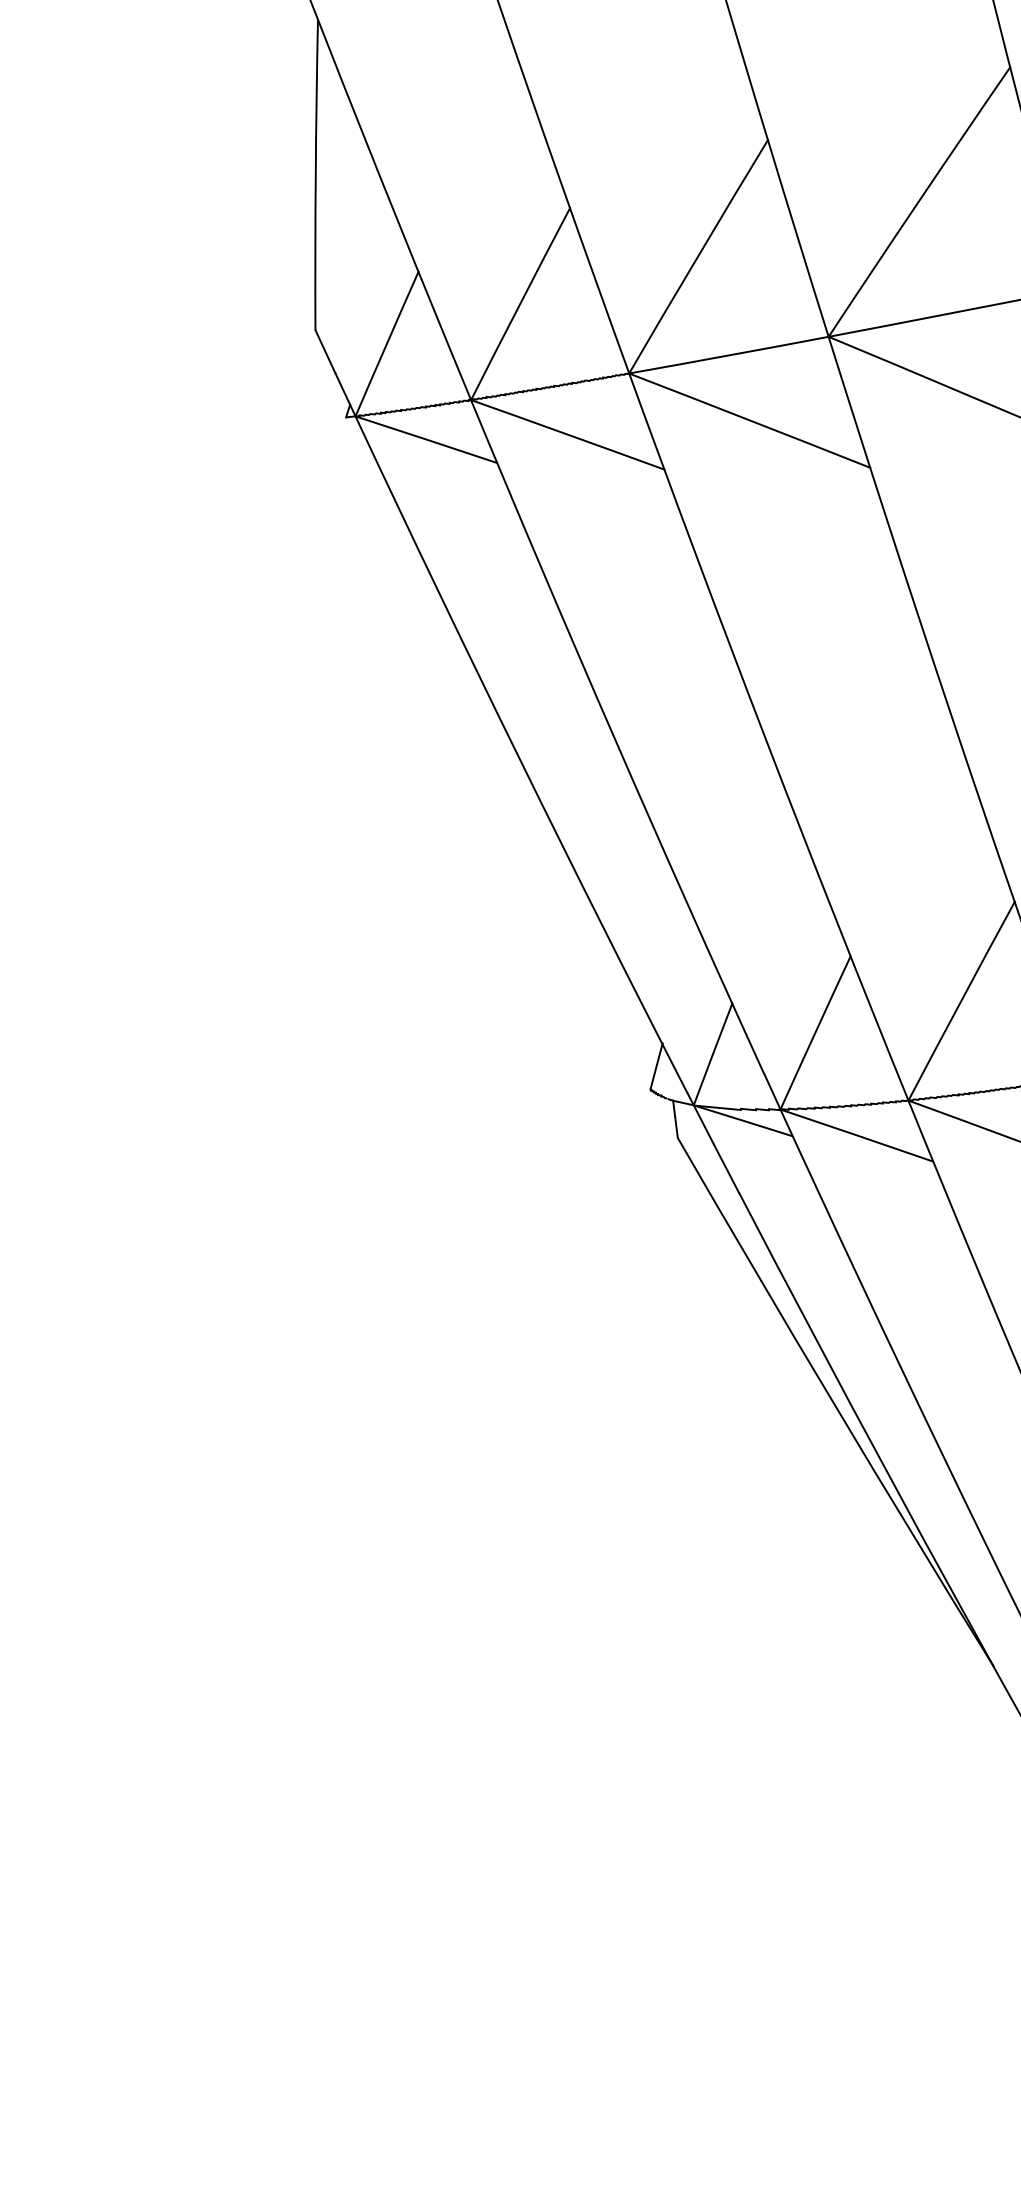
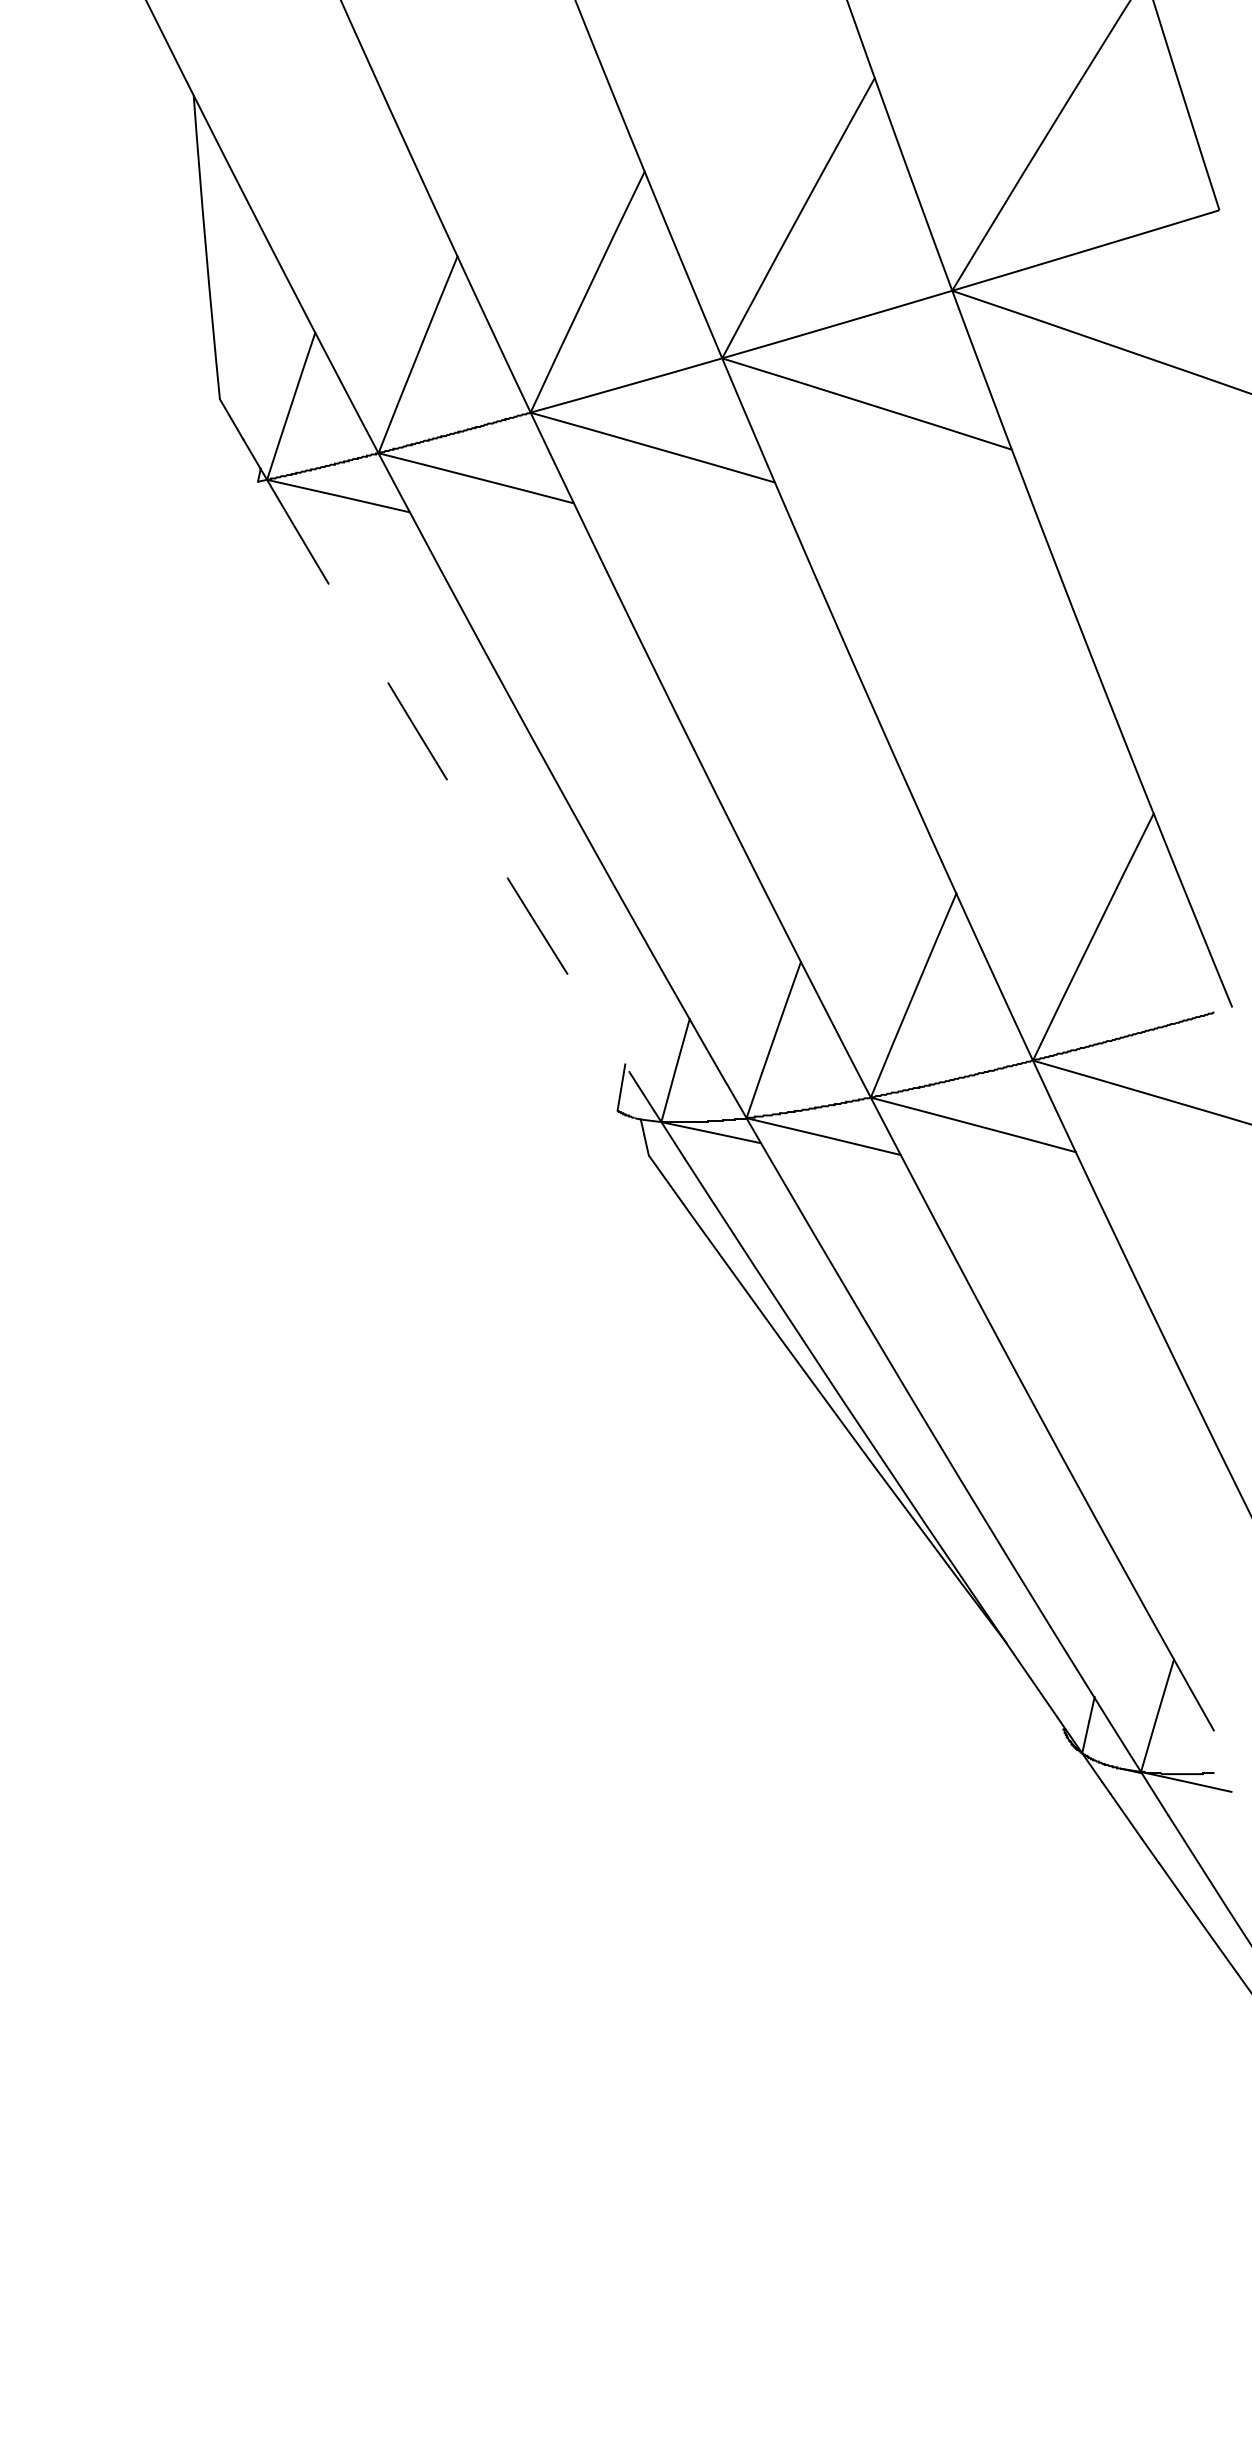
arc: (519, 759) -> (459, 800), solid -> dashed

